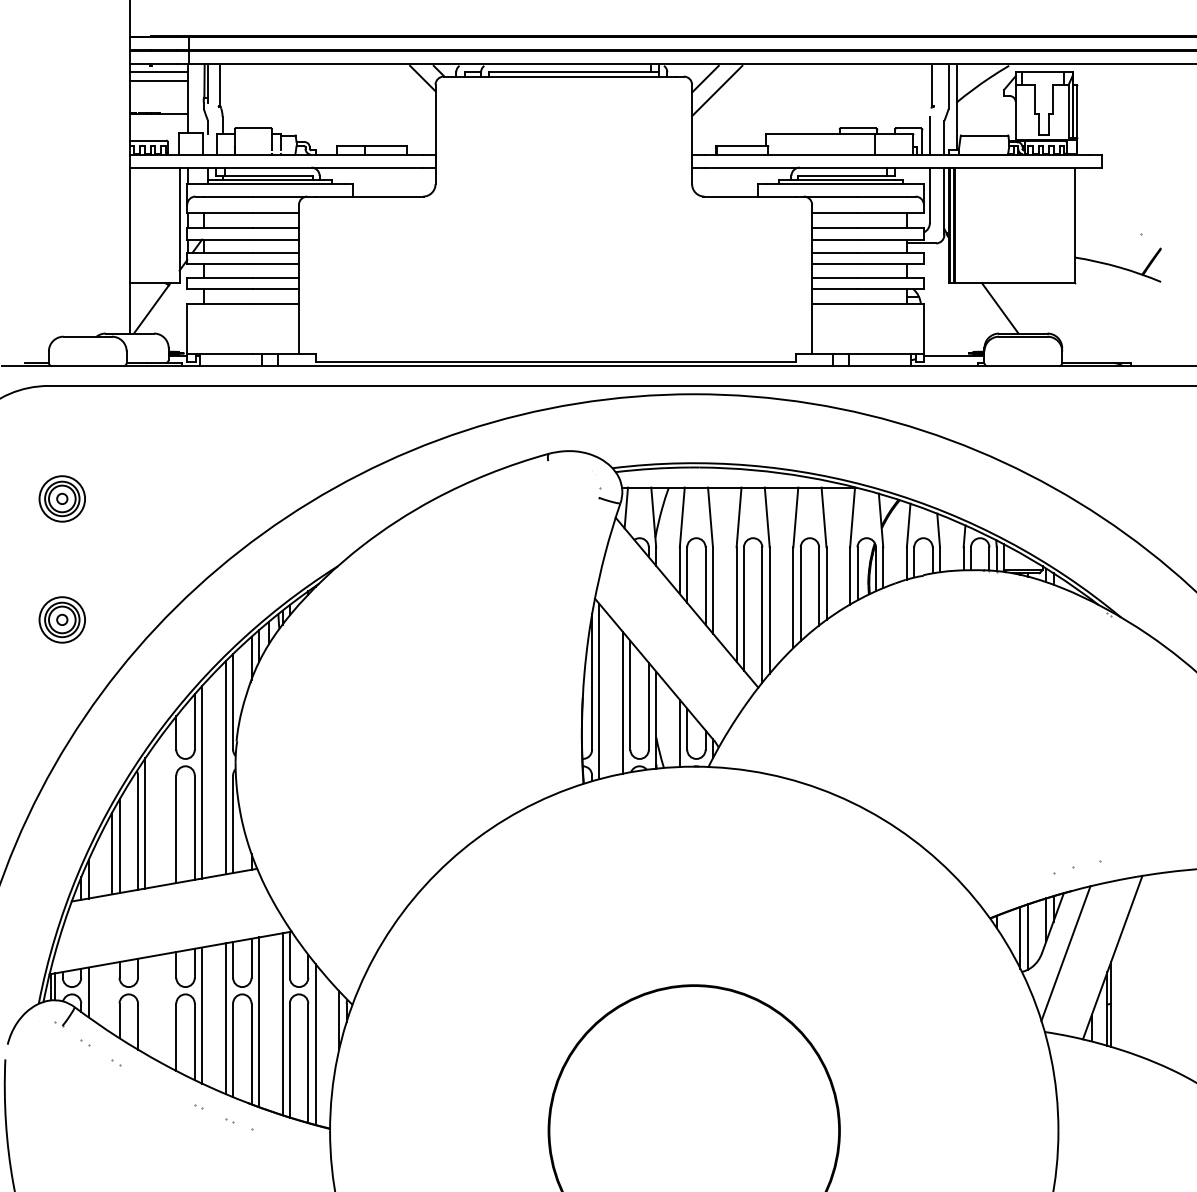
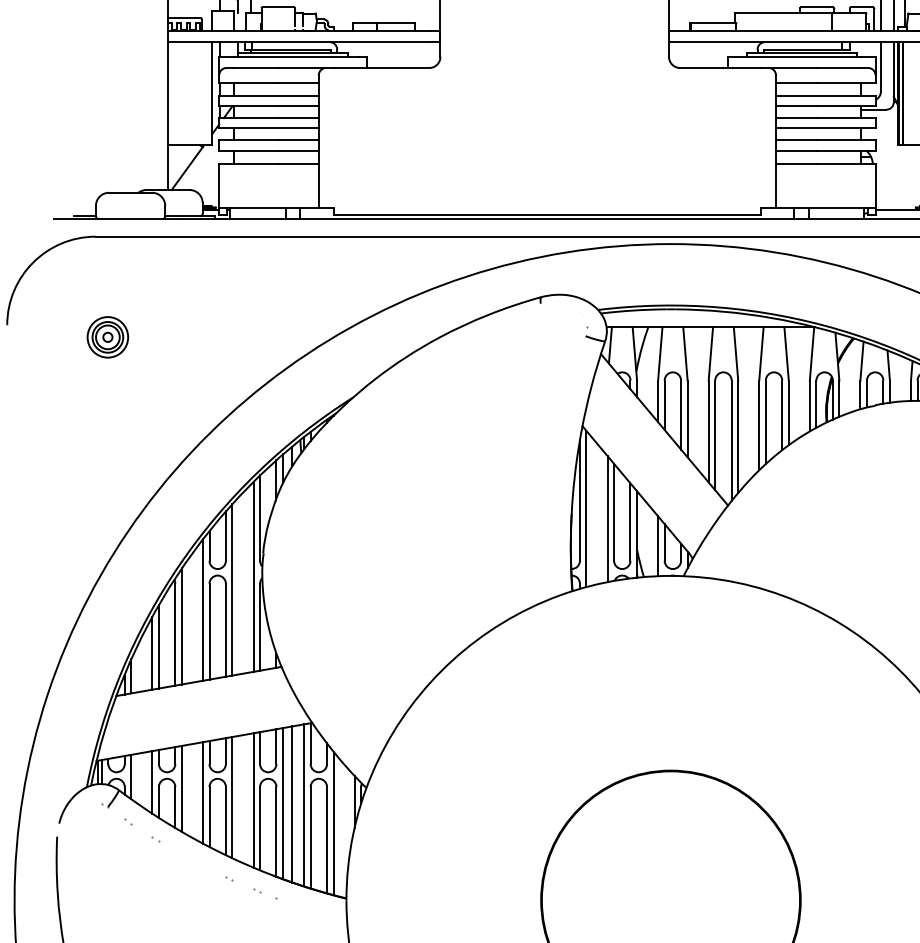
part: (61, 619) -> (107, 444), removed
line: (168, 804) -> (202, 609), added
line: (112, 998) -> (152, 782), added
line: (145, 1005) -> (182, 788), added
line: (168, 1010) -> (202, 793), added
line: (269, 1022) -> (292, 803), added

